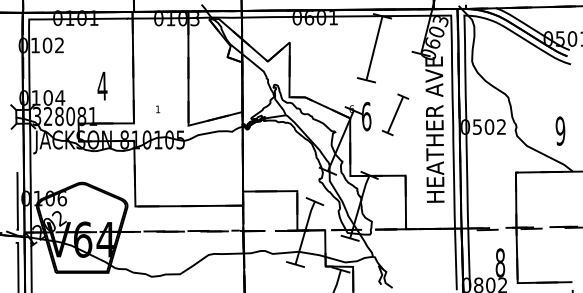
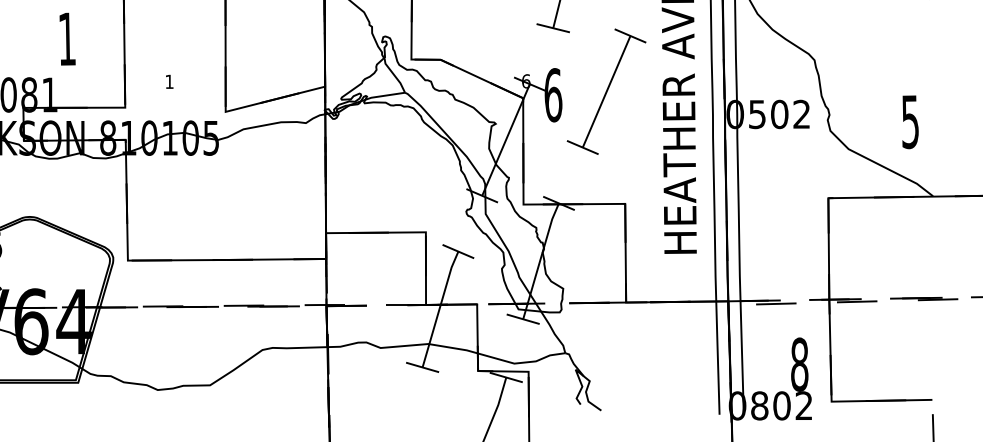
text: (102, 85) -> (67, 37), 4 -> 1
part: (395, 114) -> (606, 91), size x1.67
text: (560, 130) -> (910, 120), 9 -> 5

